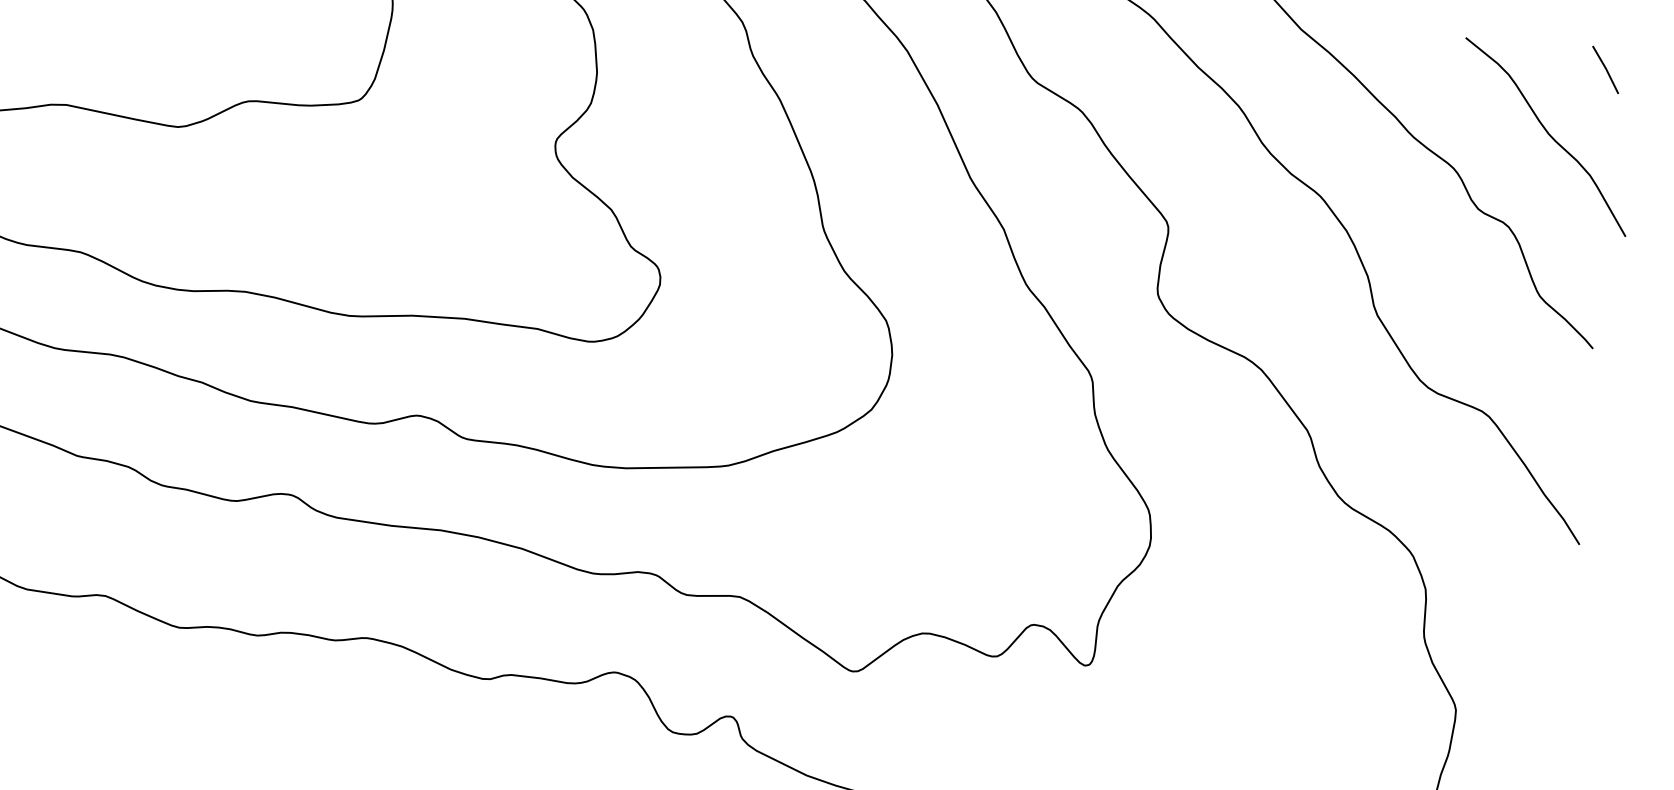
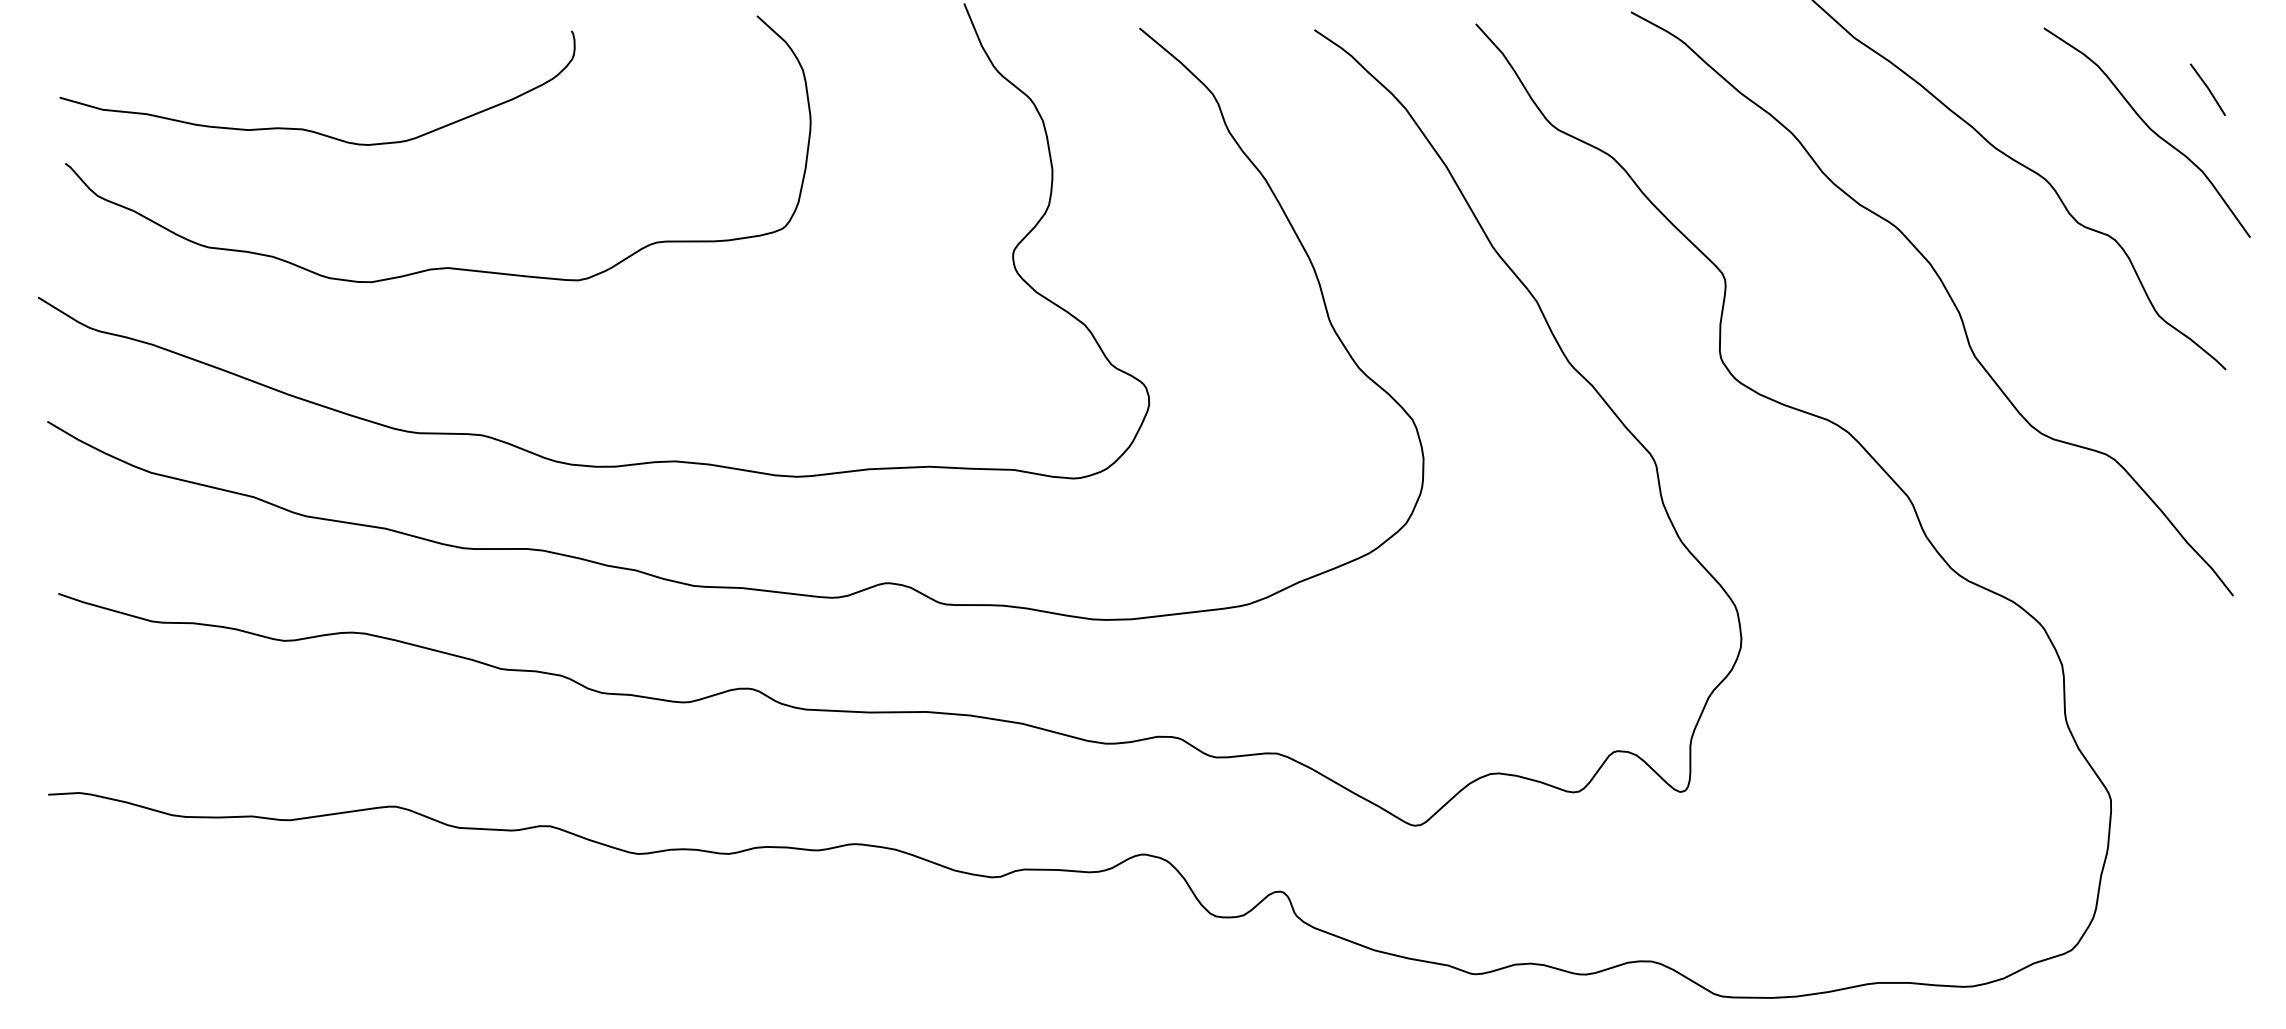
line: (1605, 69) -> (2207, 89), moved

